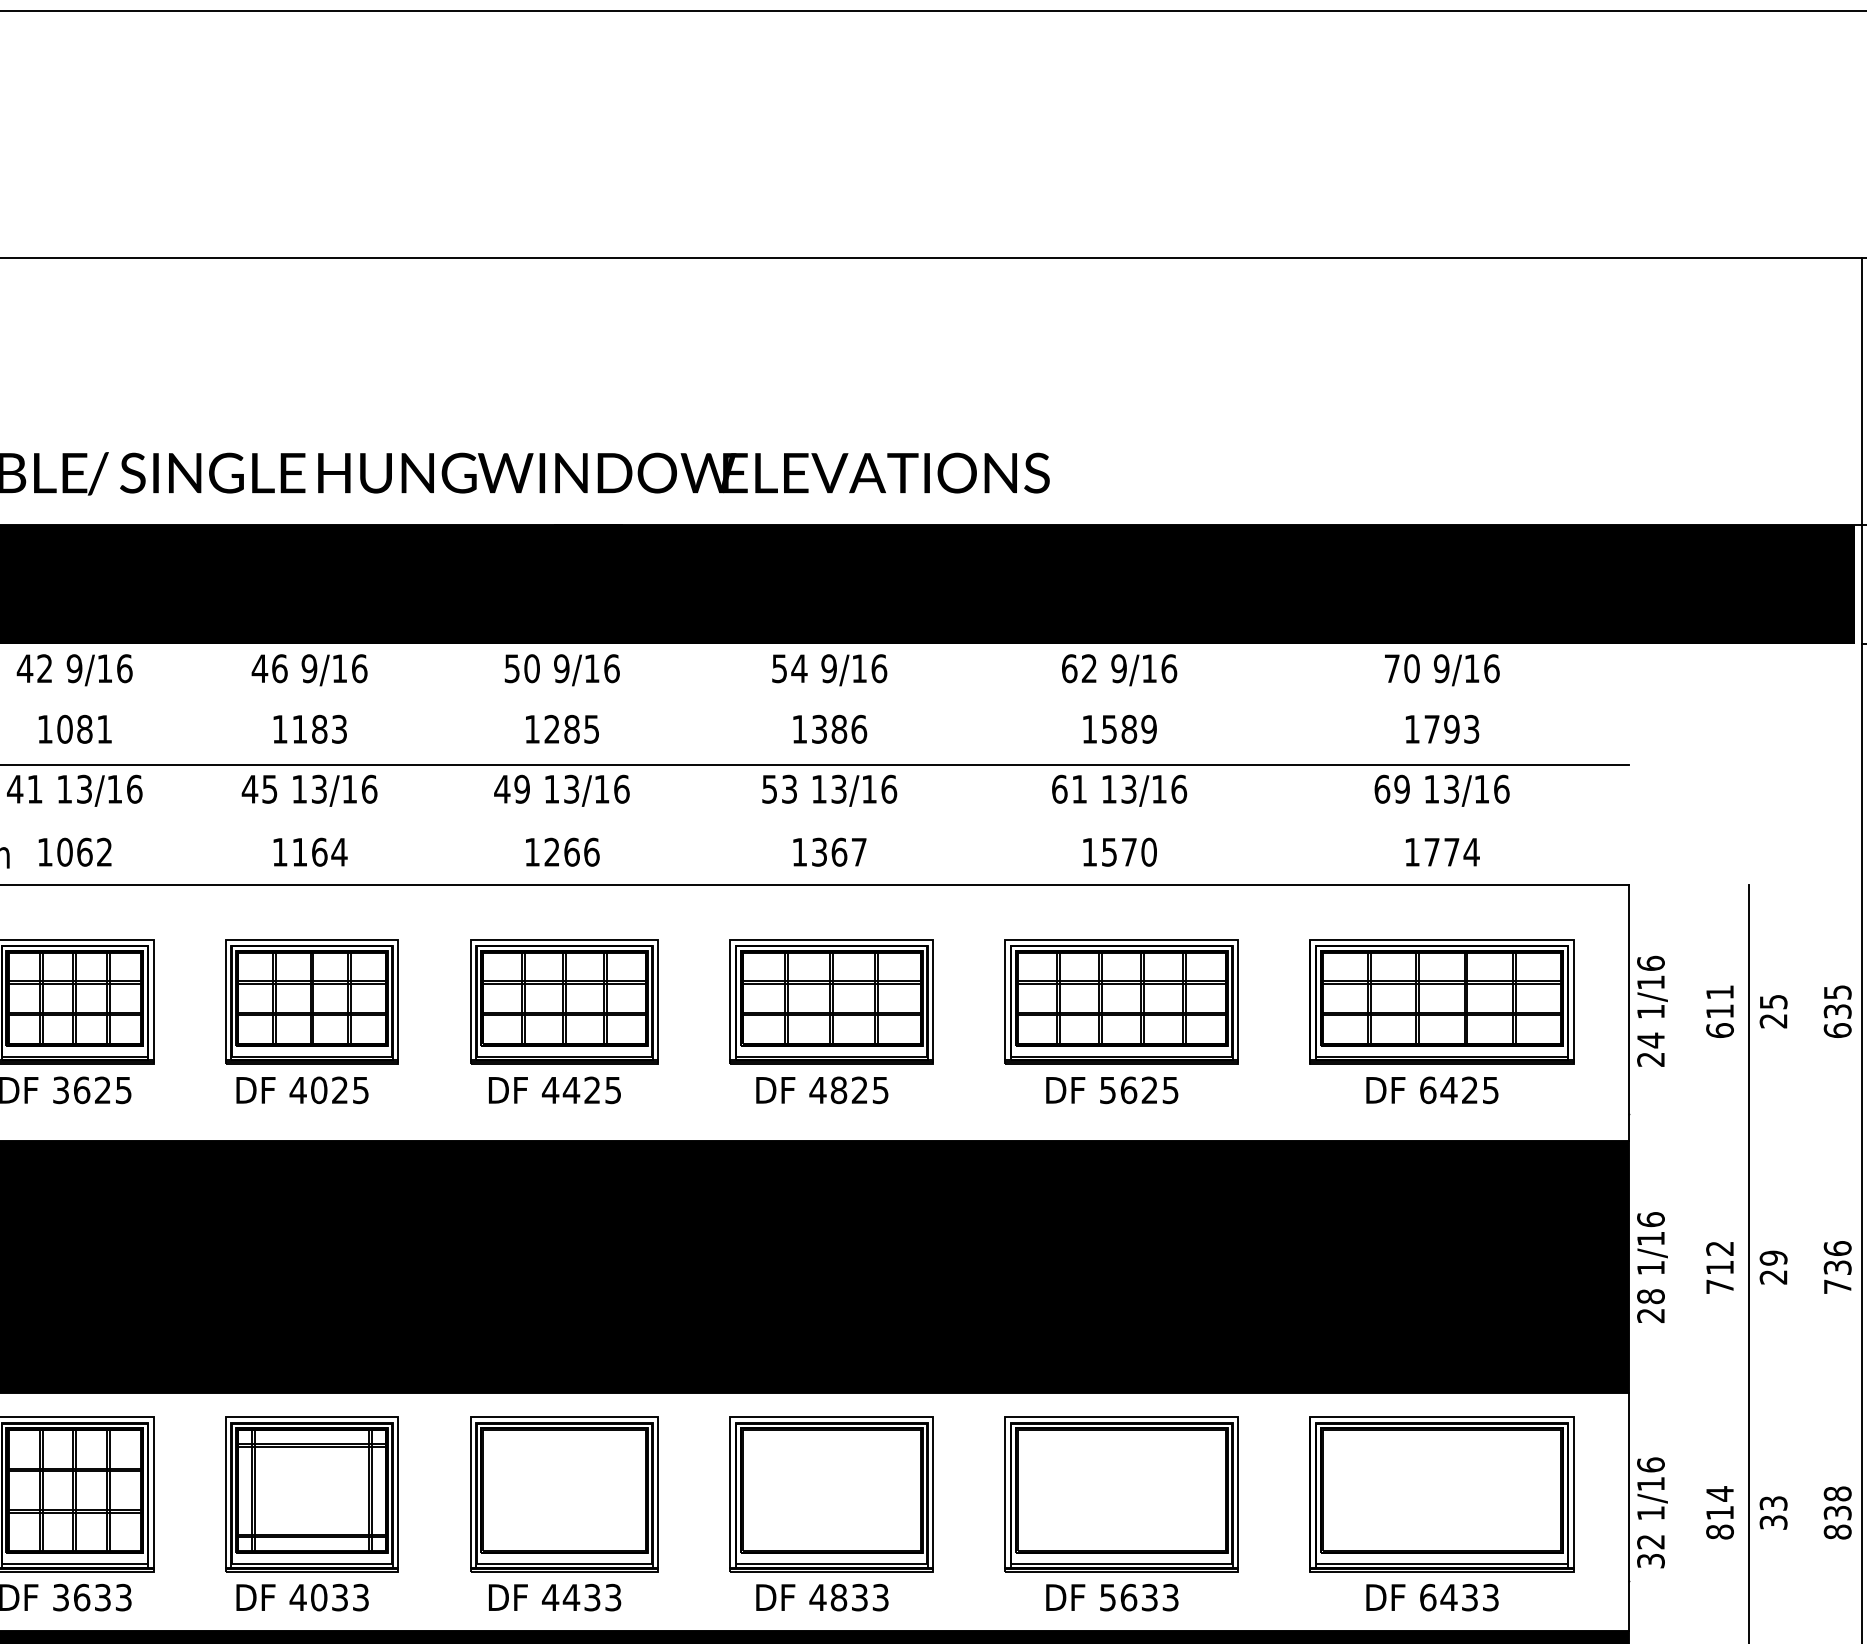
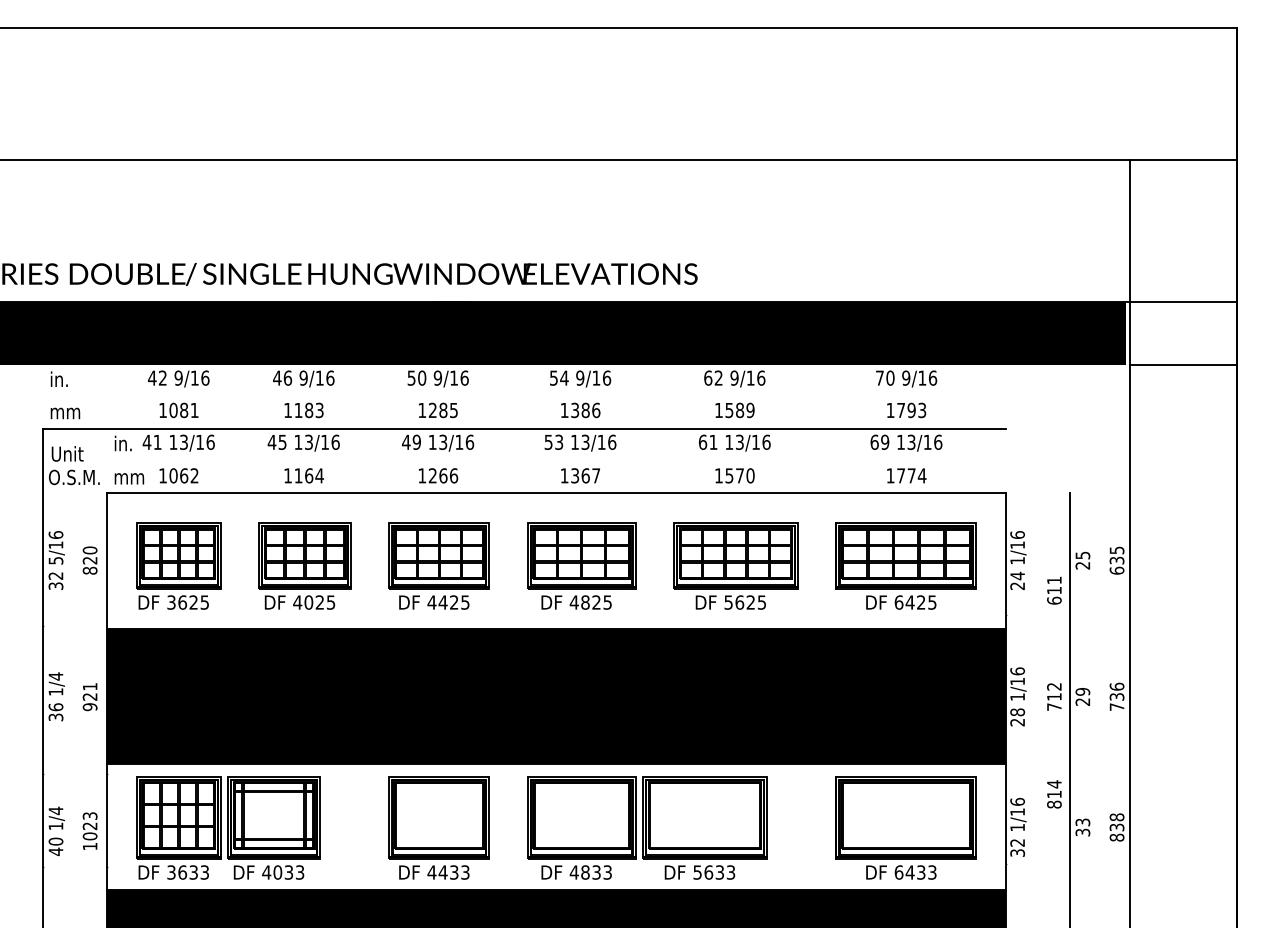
text: (1720, 1011) -> (1054, 590), moved
part: (310, 1513) -> (273, 827), moved
part: (1120, 1513) -> (704, 827), moved
text: (1720, 1513) -> (1054, 794), moved

